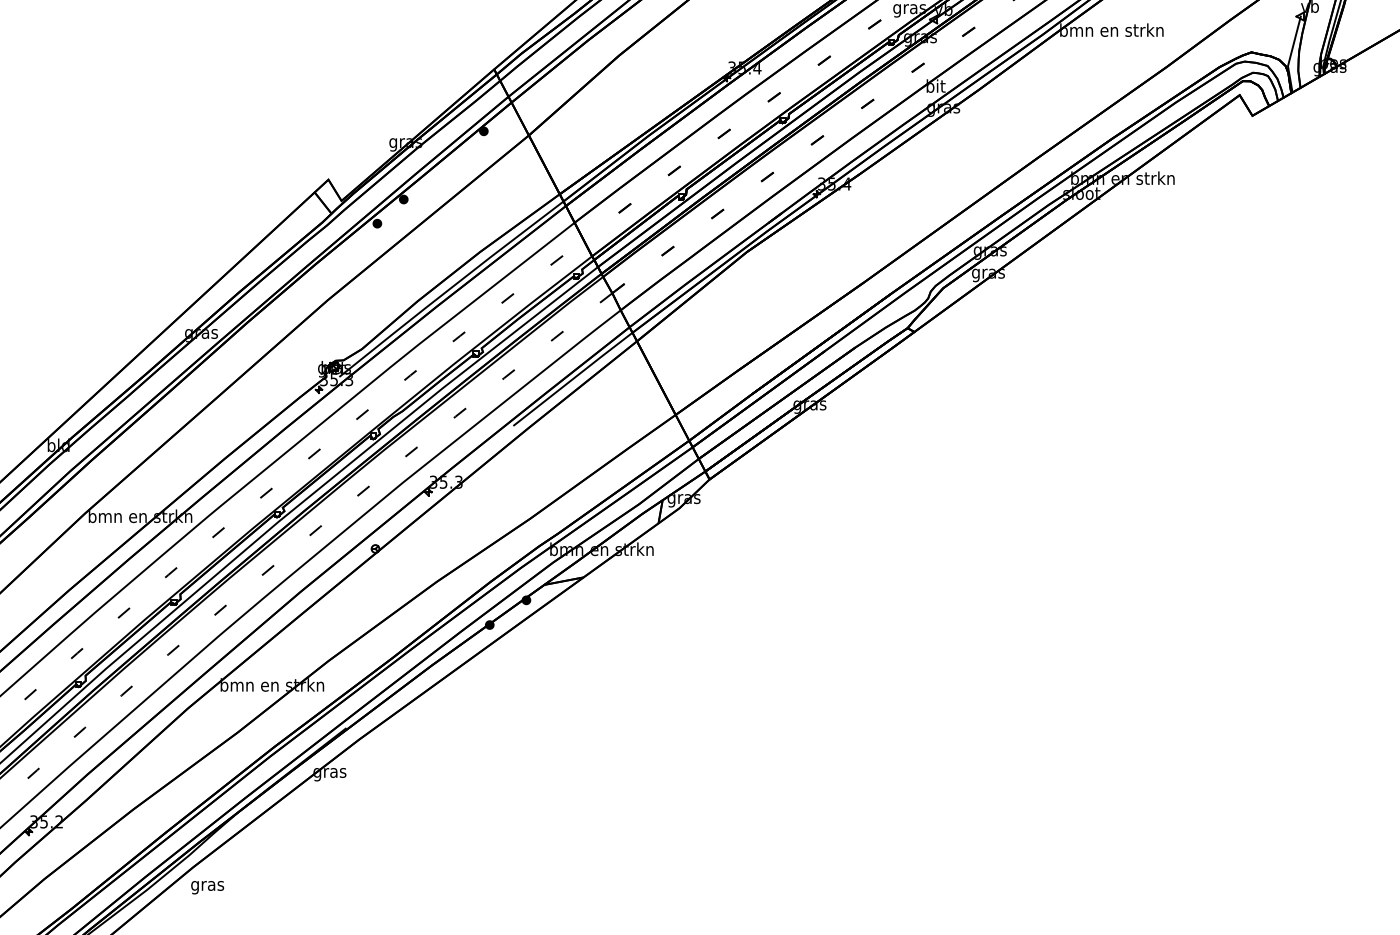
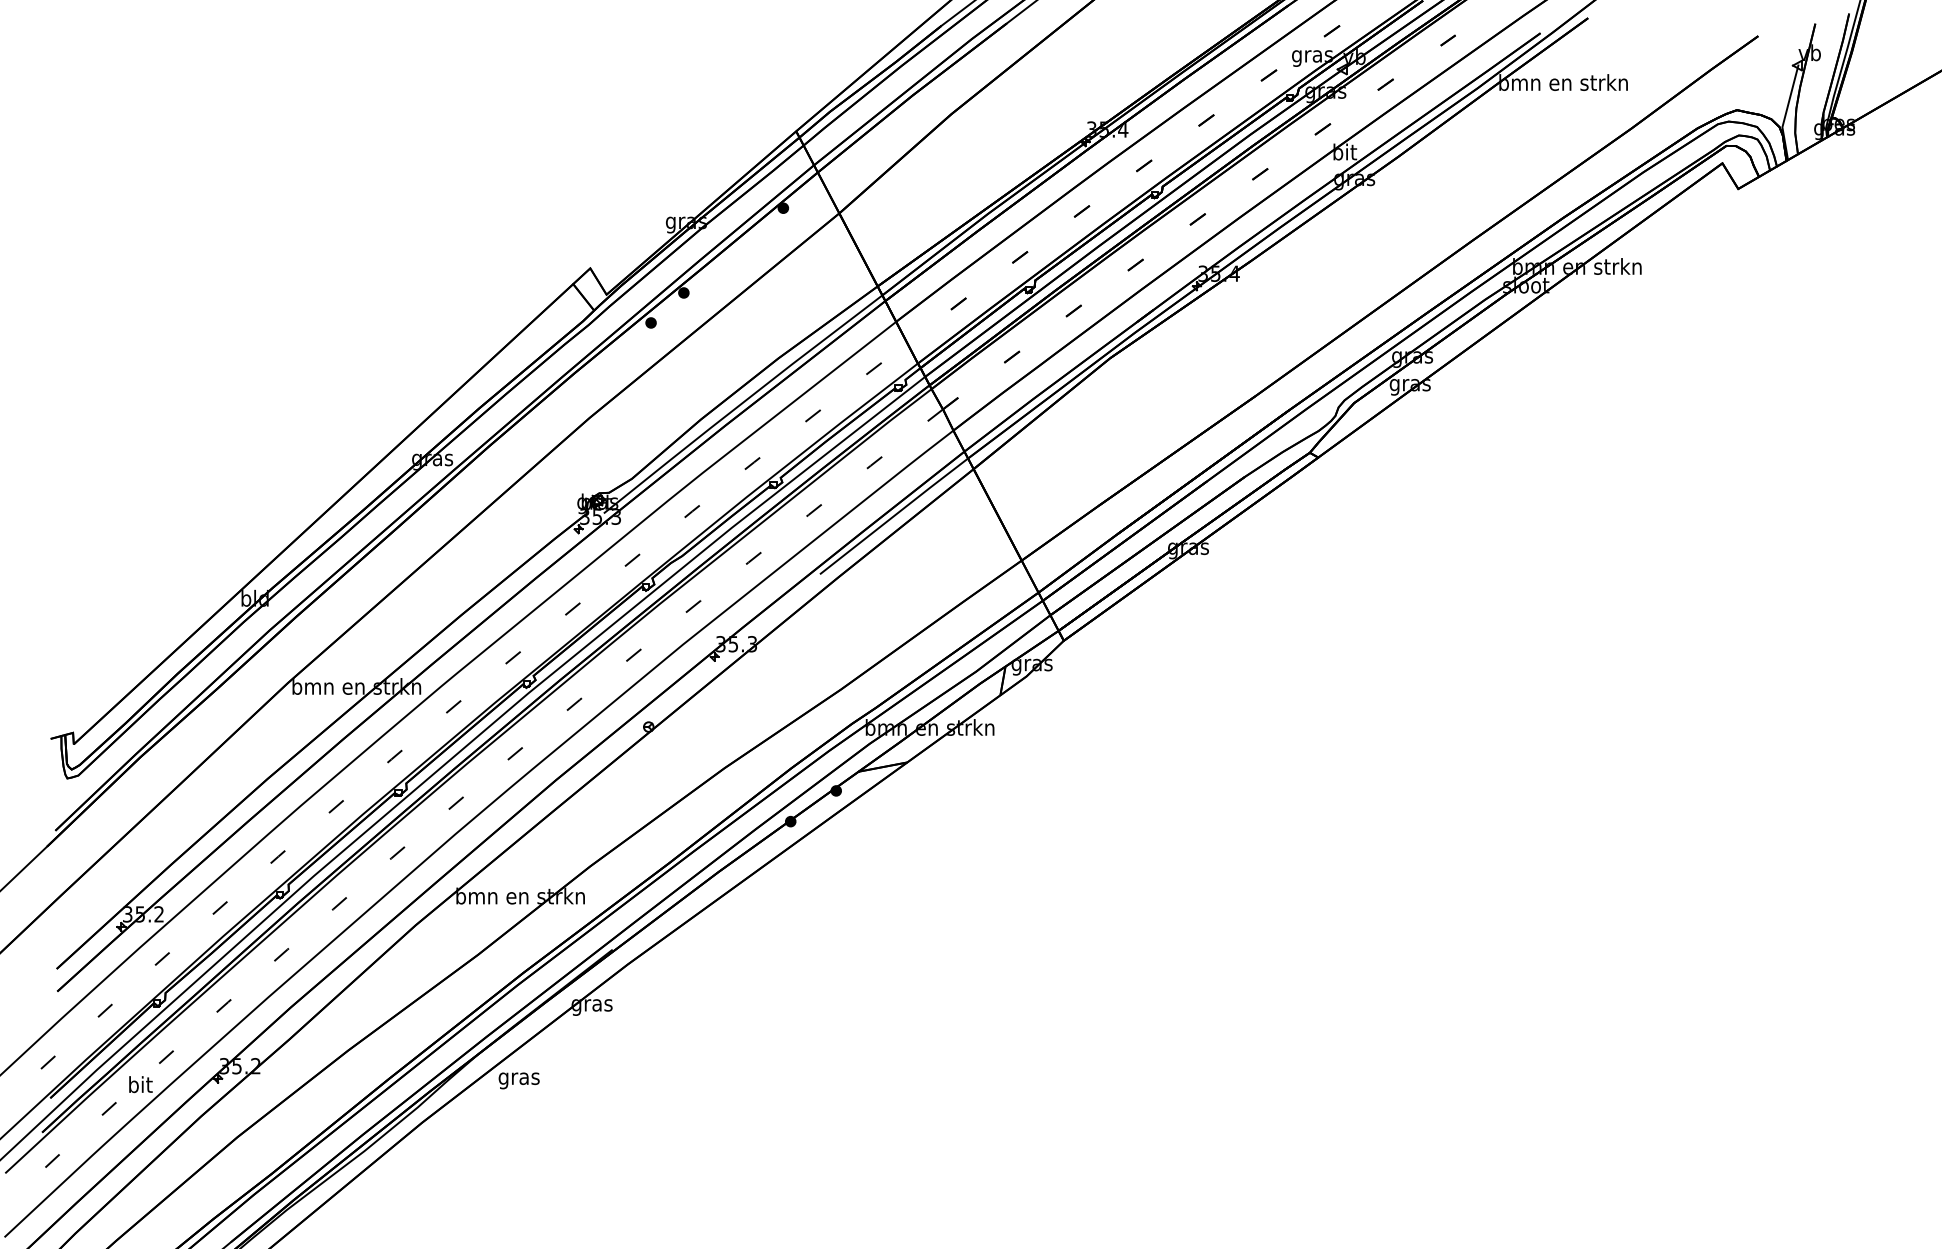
text: (207, 887) -> (518, 1080), moved

